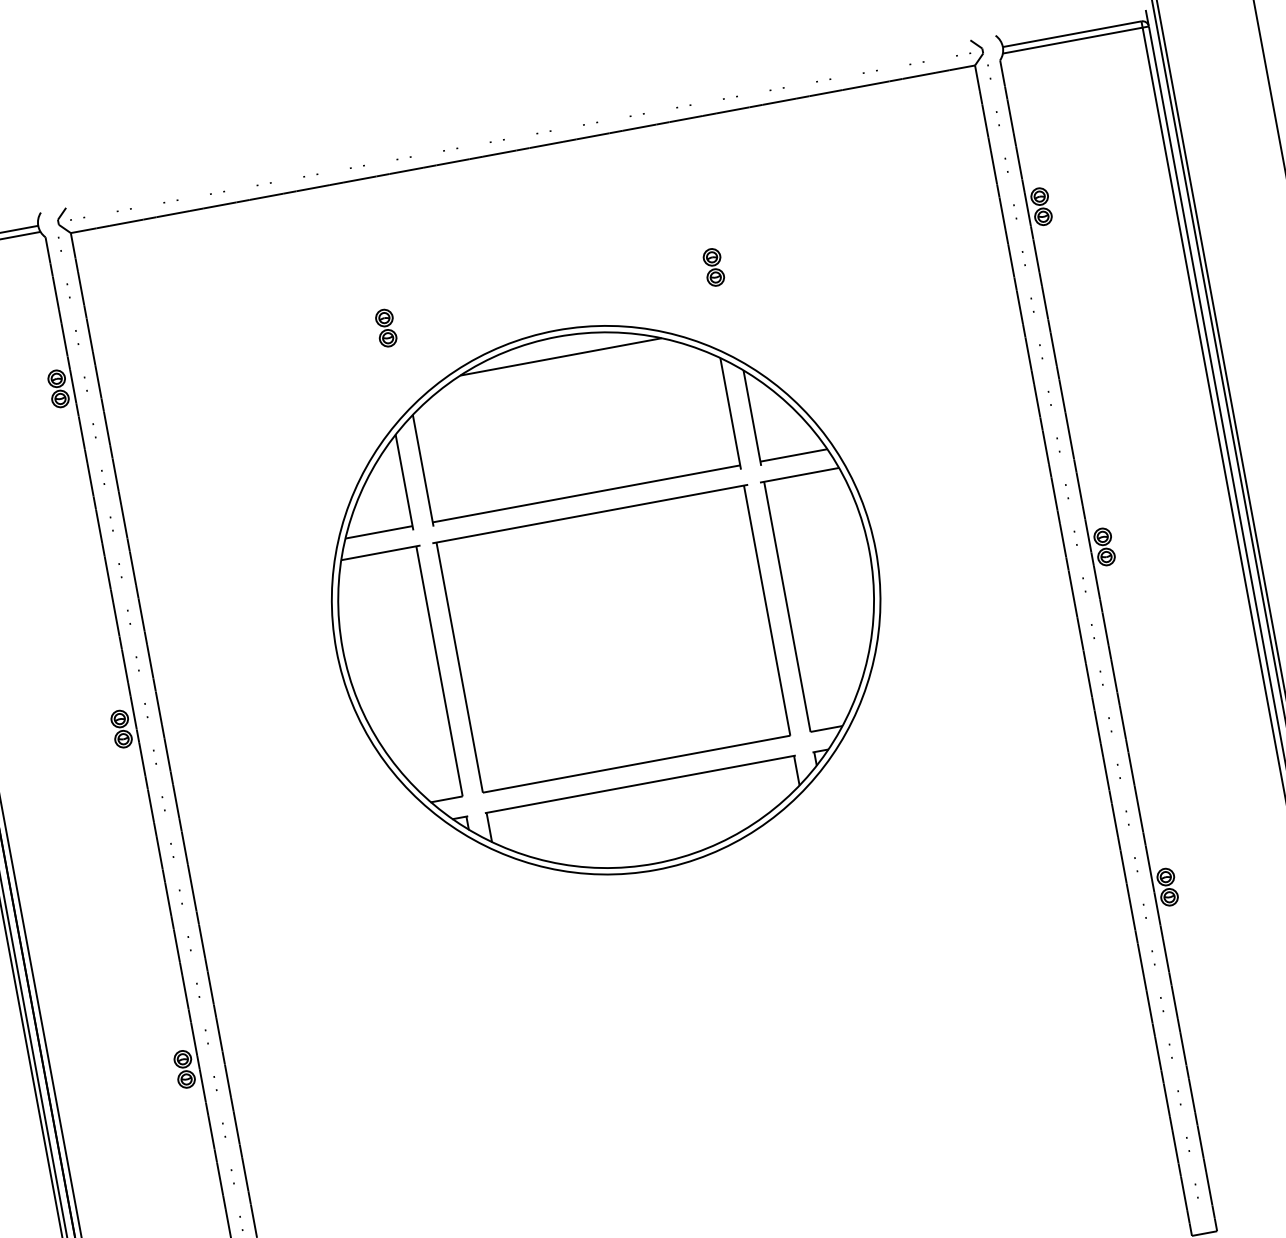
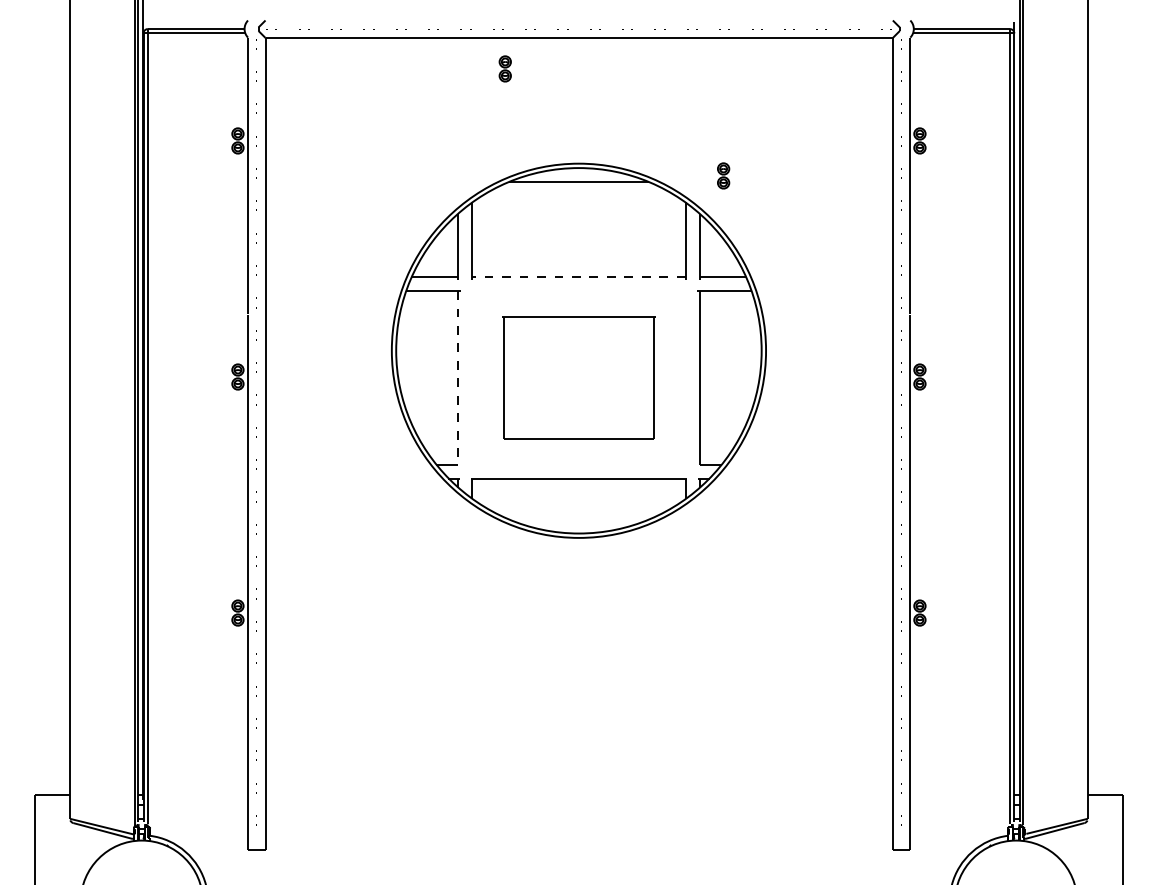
part: (713, 266) -> (723, 175), moved
part: (385, 327) -> (504, 68), moved
line: (585, 494) -> (578, 277), solid -> dashed
part: (612, 638) -> (578, 377), size x0.7
line: (439, 670) -> (458, 377), solid -> dashed

